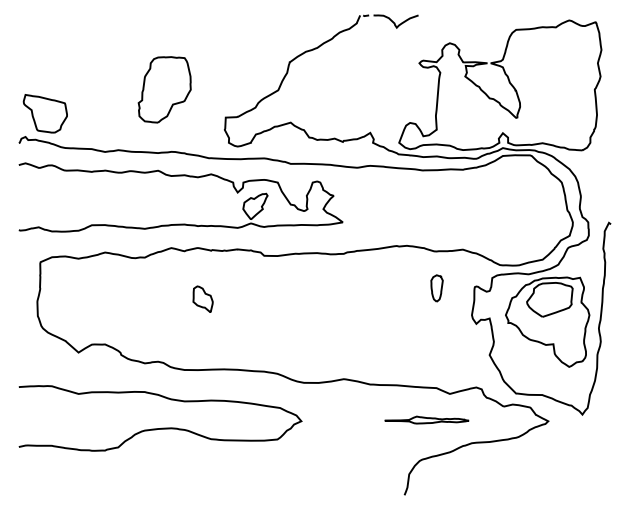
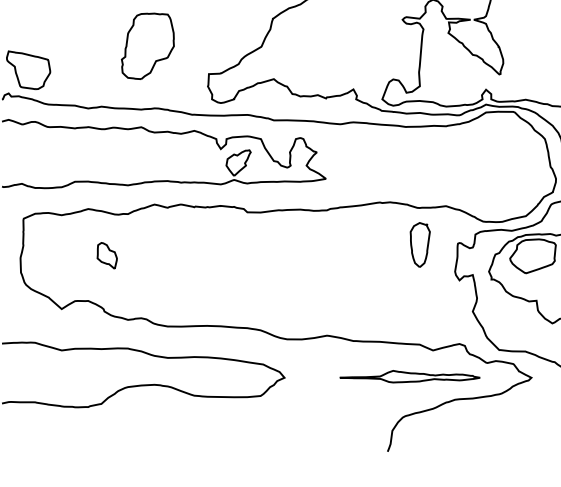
part: (436, 288) -> (419, 245), size x1.67
part: (202, 298) -> (106, 255), moved
part: (426, 419) -> (409, 376), size x1.67

